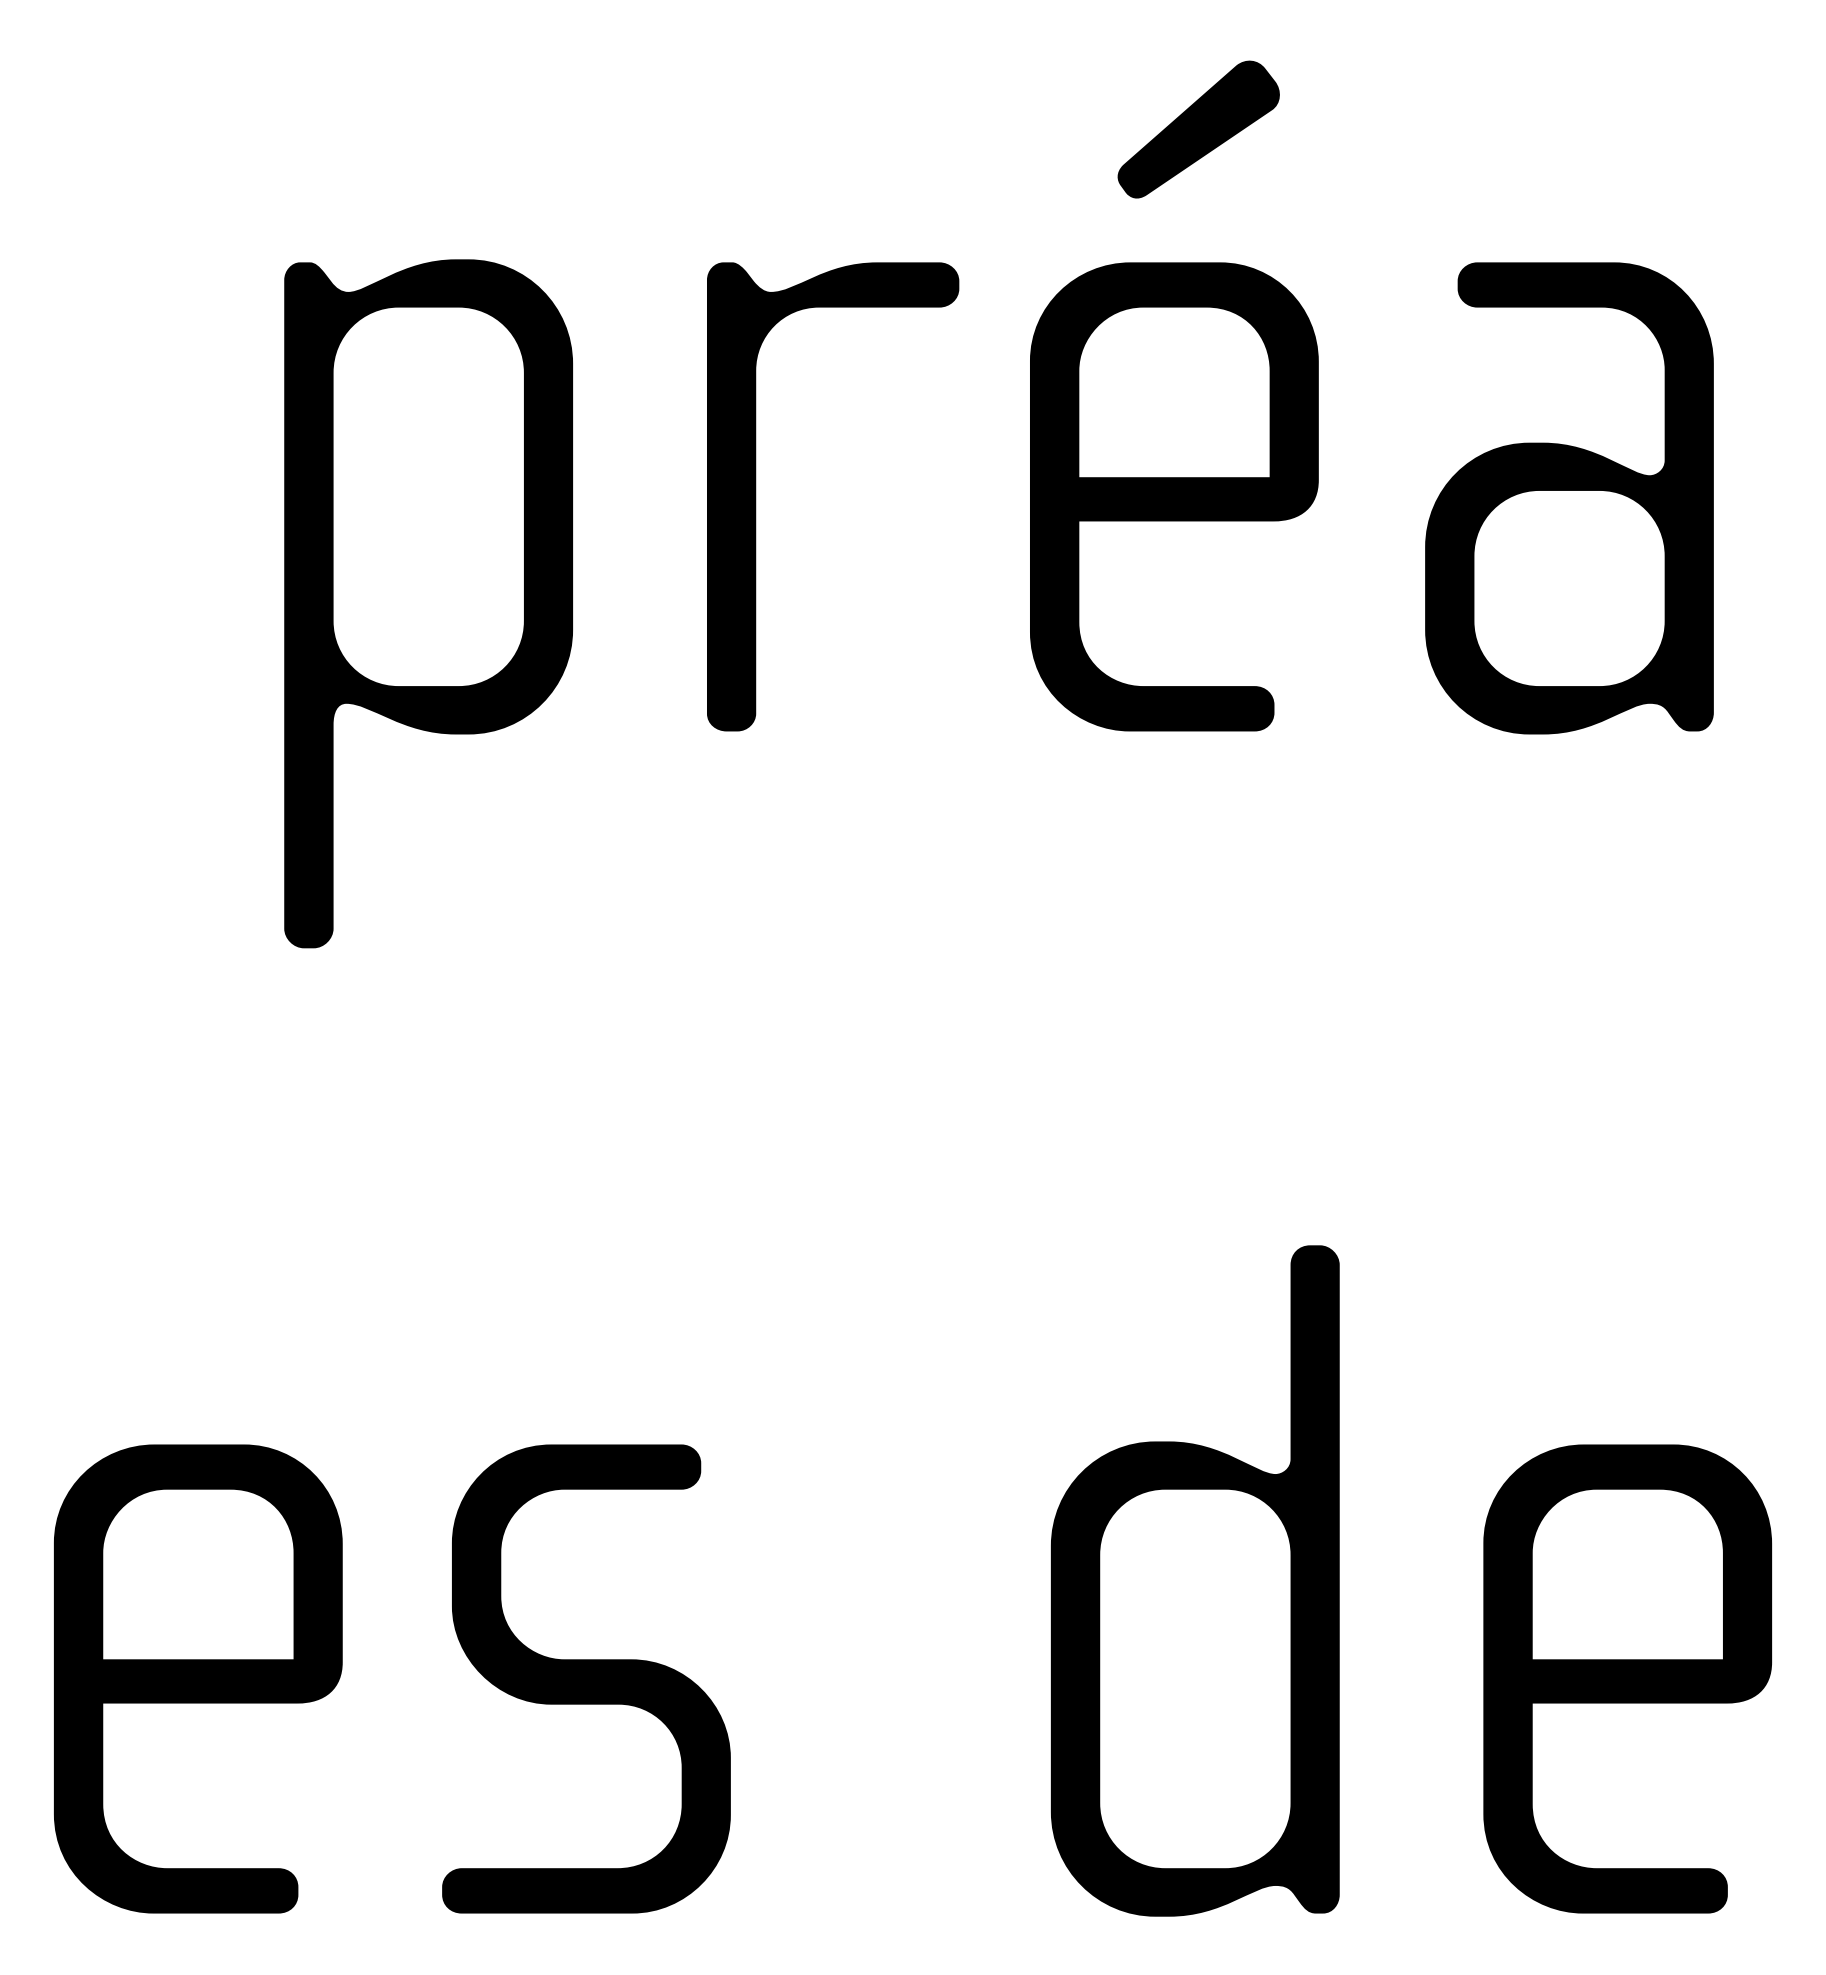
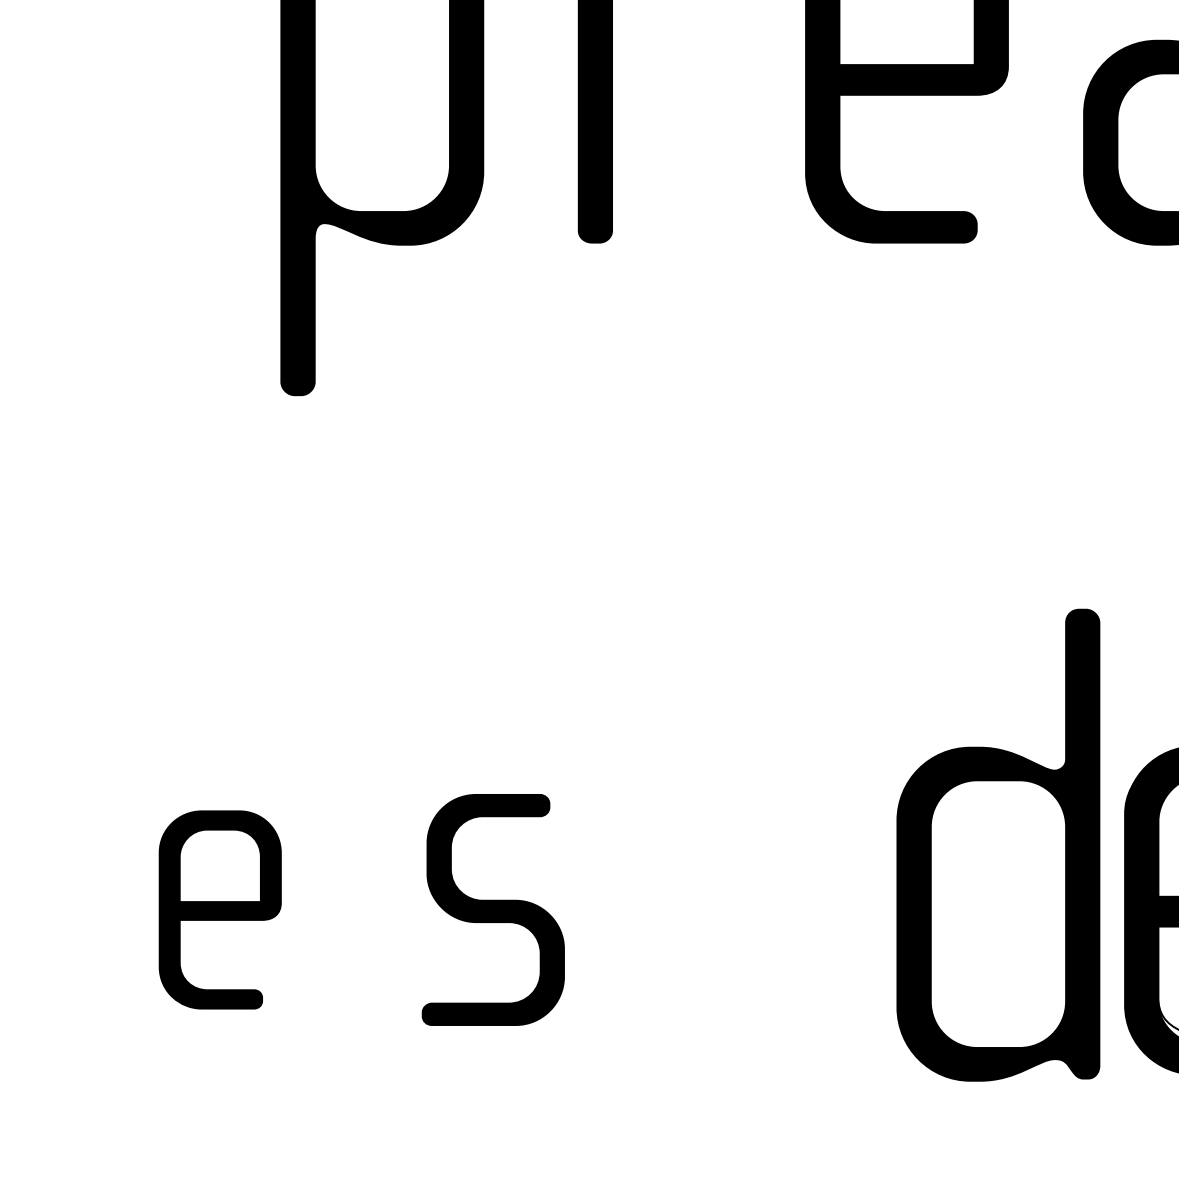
part: (1194, 1580) -> (997, 844), moved
part: (198, 1678) -> (220, 909), size x0.6
part: (586, 1678) -> (493, 909), size x0.7

